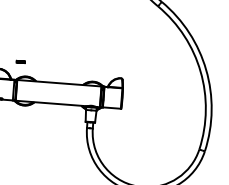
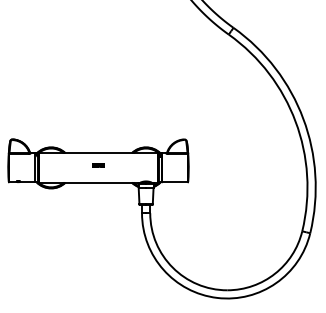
part: (20, 61) -> (98, 165), moved

